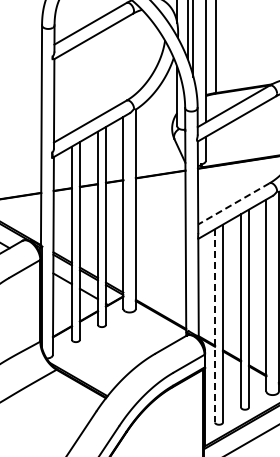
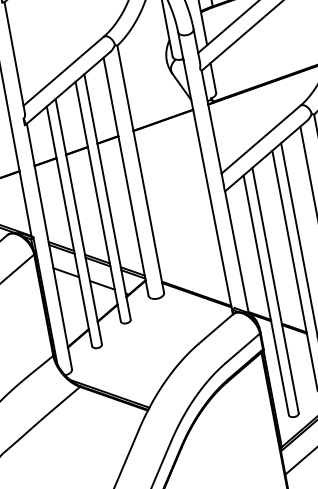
line: (233, 204) -> (260, 140), dashed -> solid
line: (215, 325) -> (266, 294), dashed -> solid

